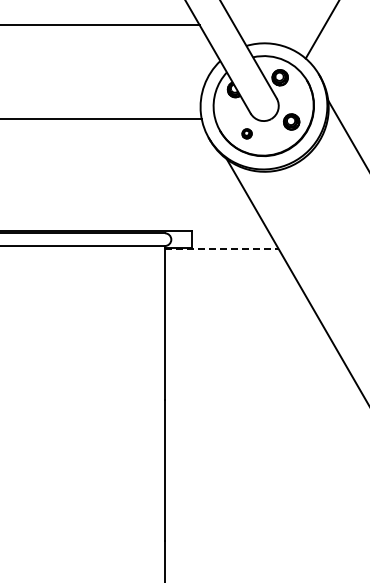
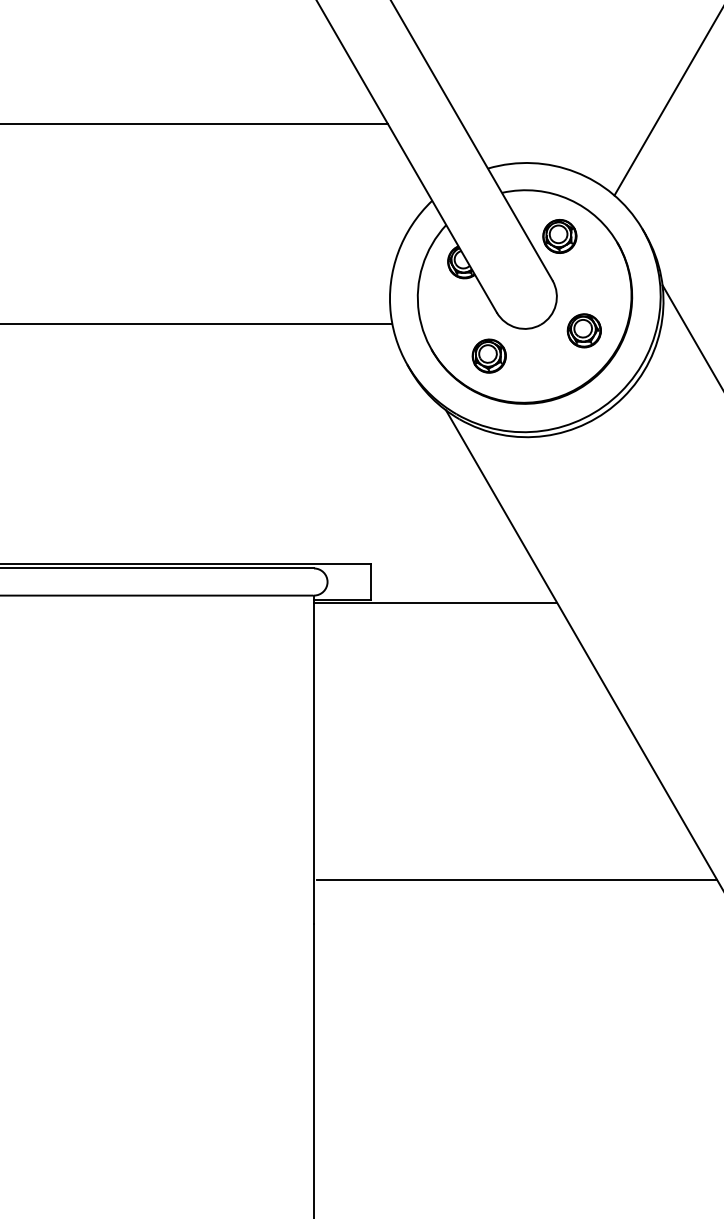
part: (246, 133) -> (488, 355), size x1.67
line: (221, 249) -> (434, 603), dashed -> solid
line: (259, 379) -> (515, 880), added

